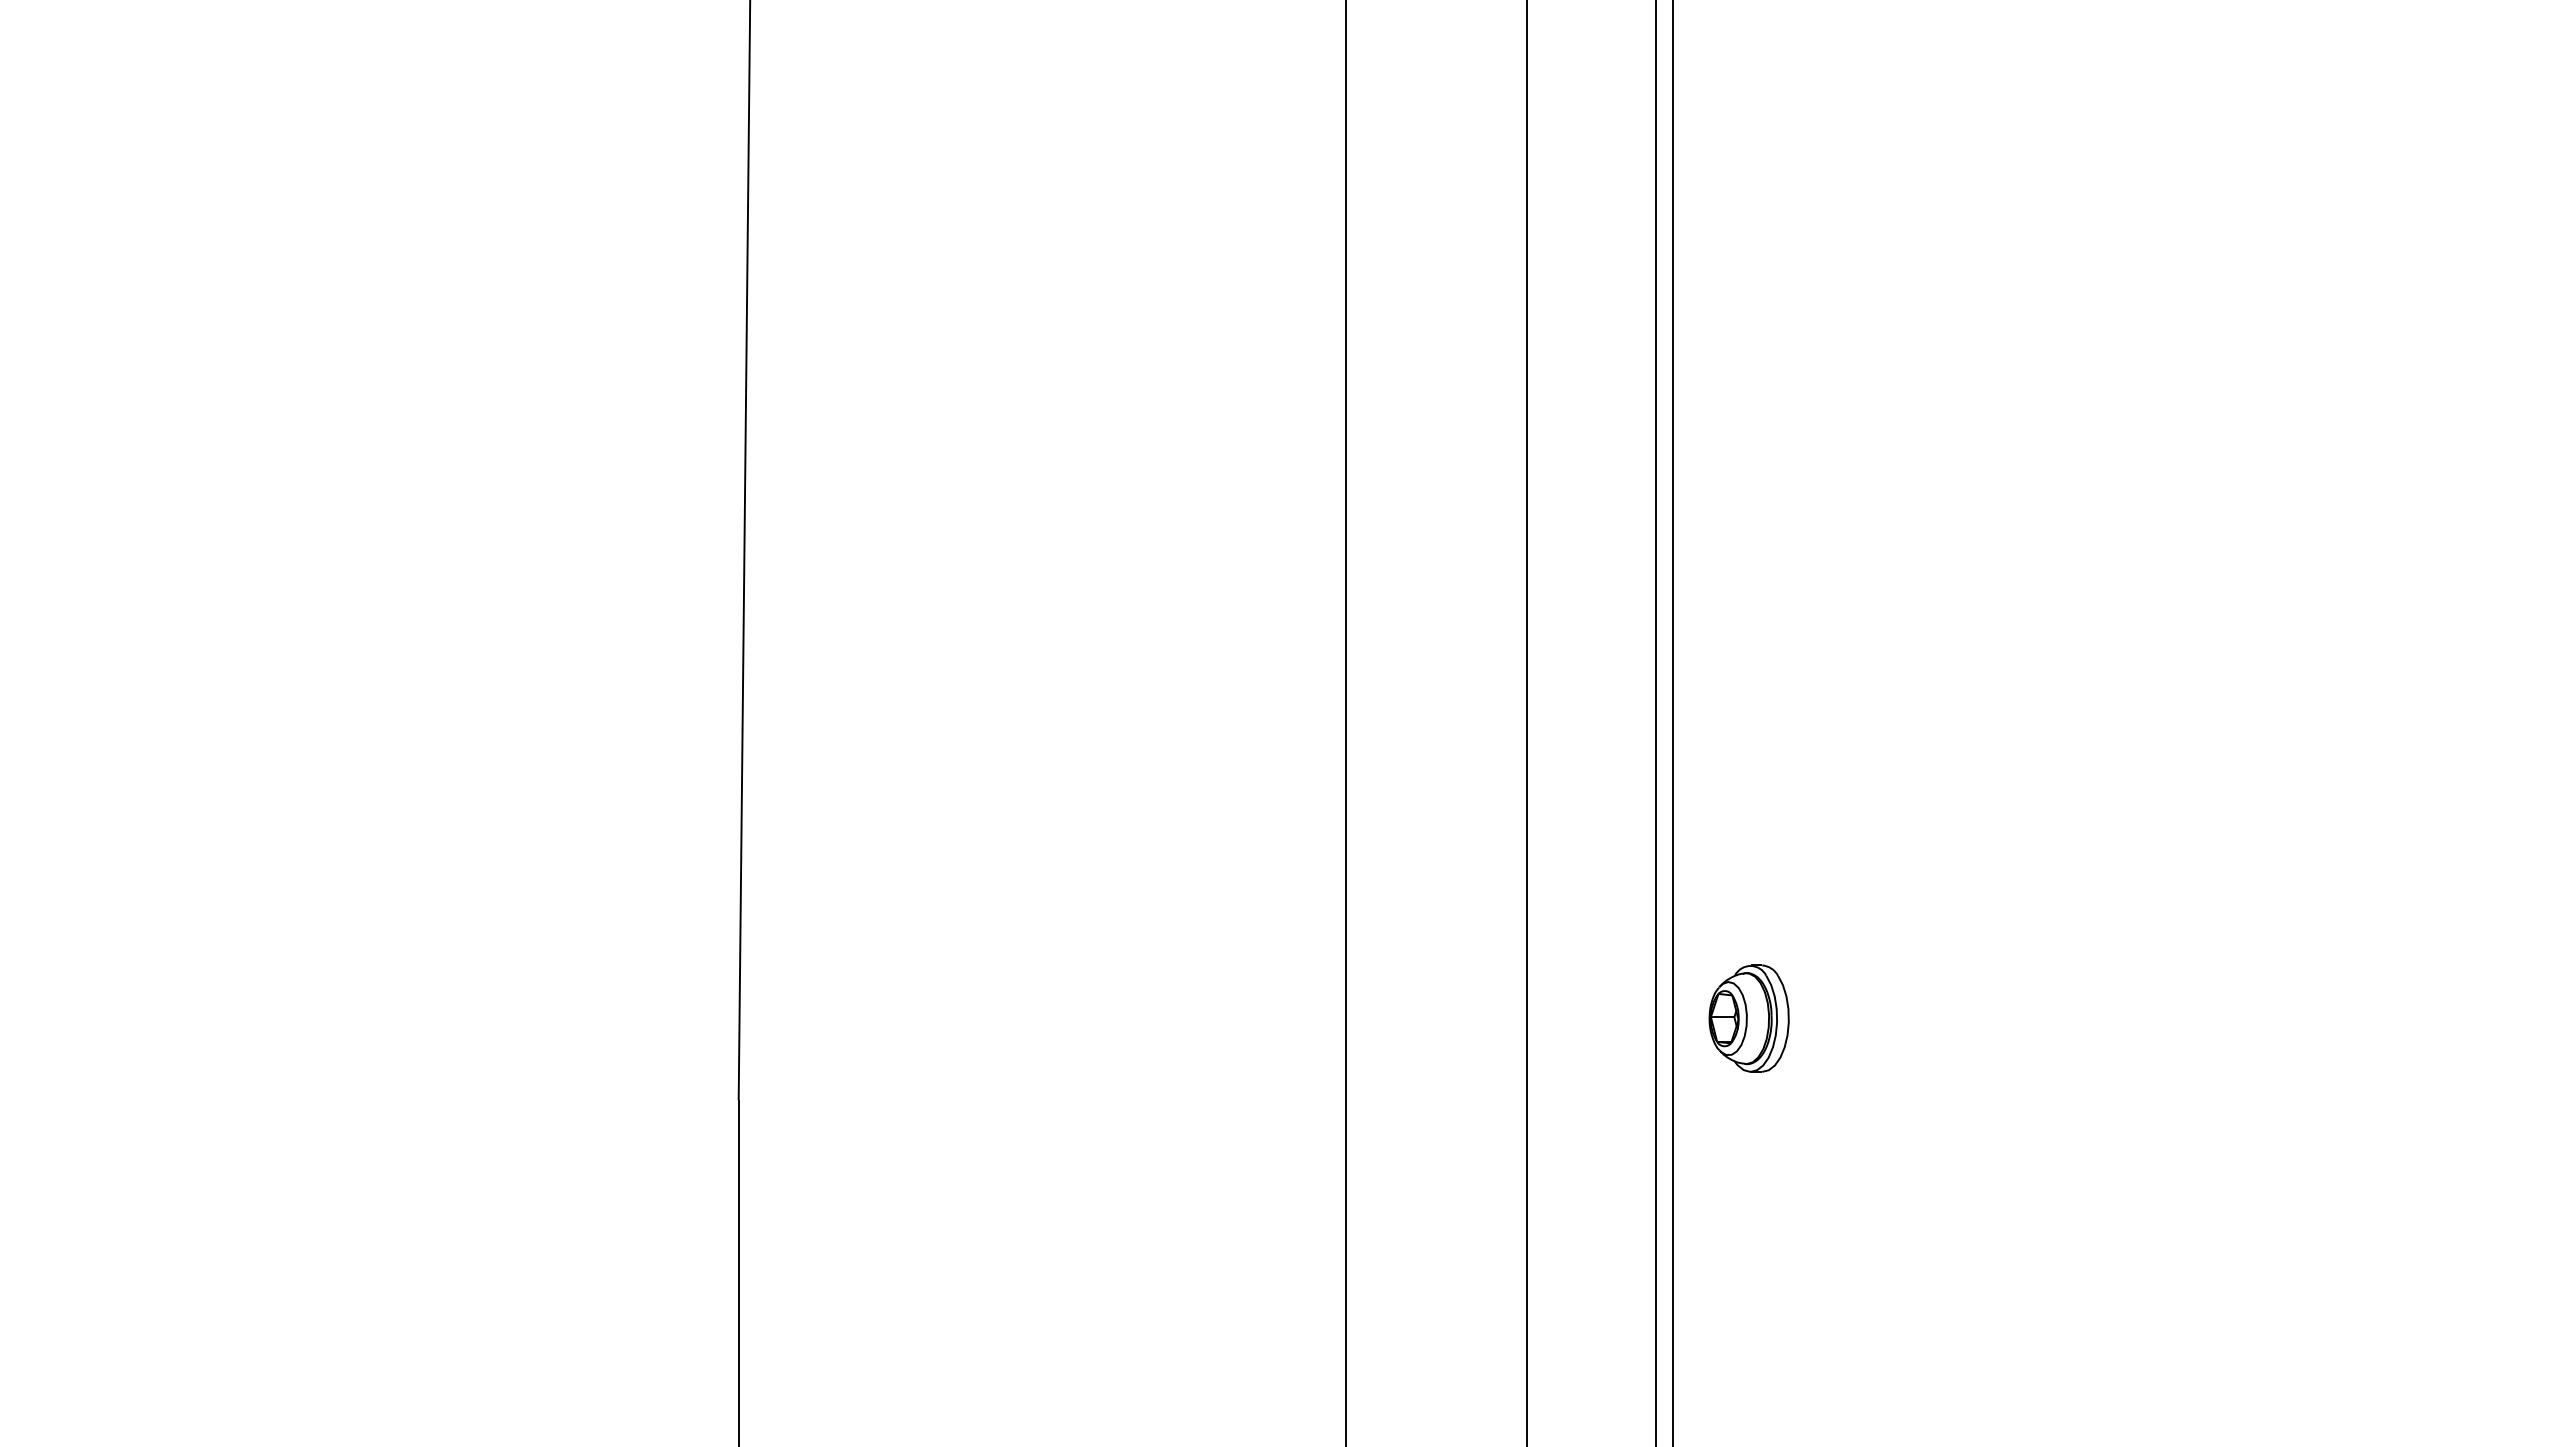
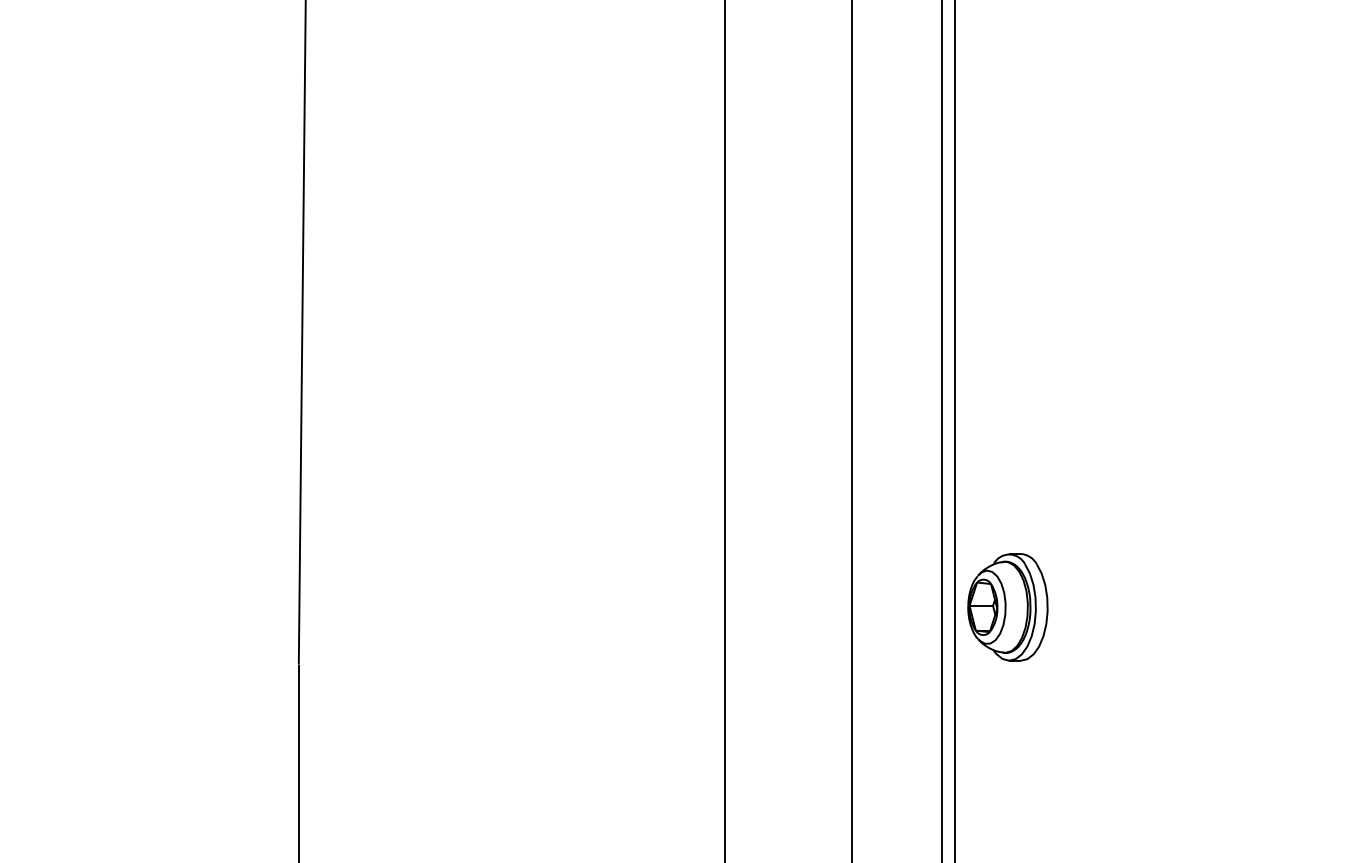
part: (1748, 1018) -> (1007, 607), size x1.43

